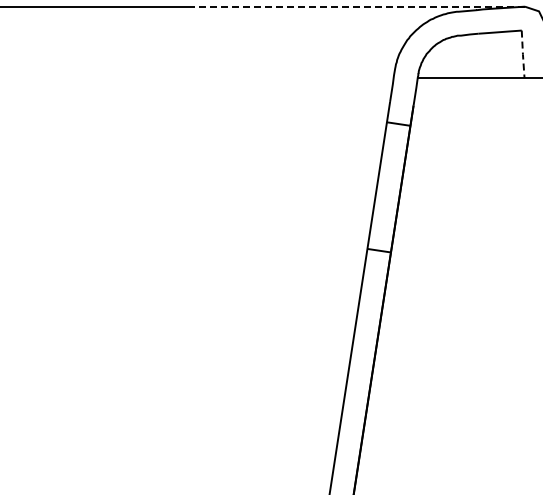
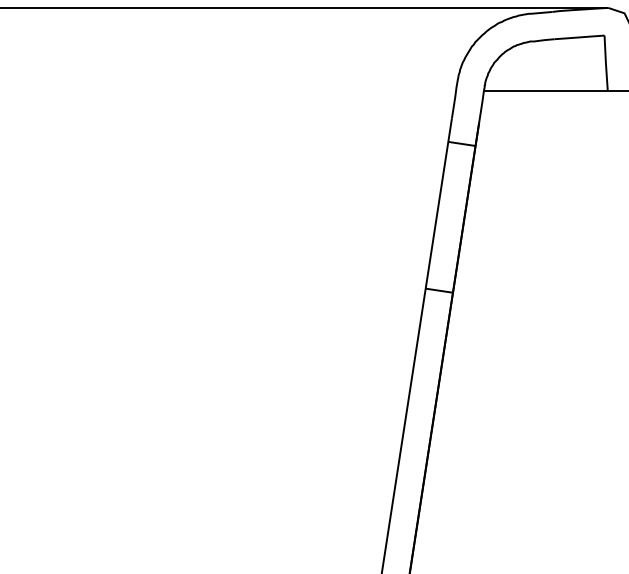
line: (356, 6) -> (413, 7), dashed -> solid
line: (522, 54) -> (605, 63), dashed -> solid

